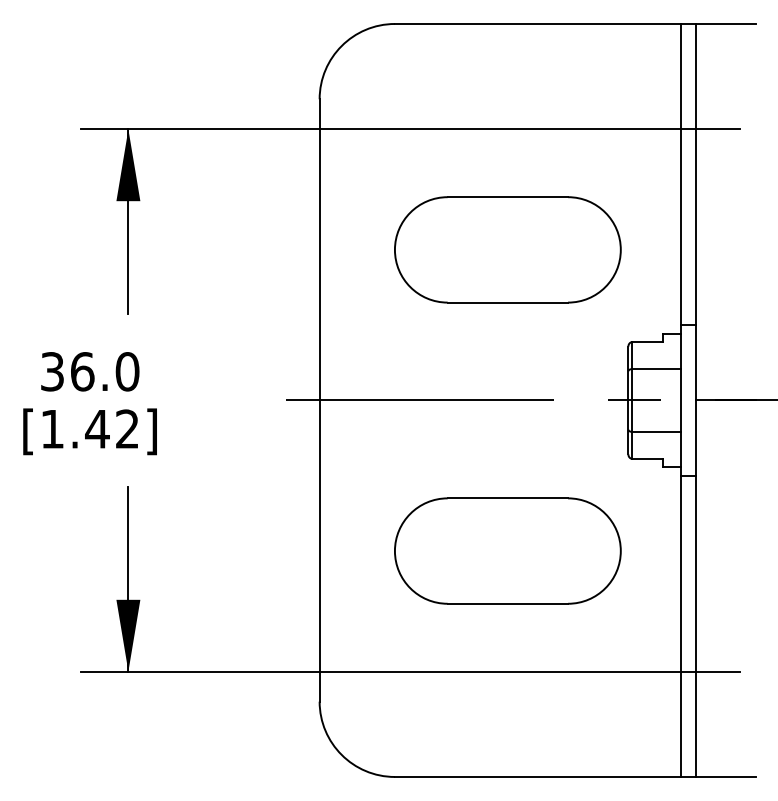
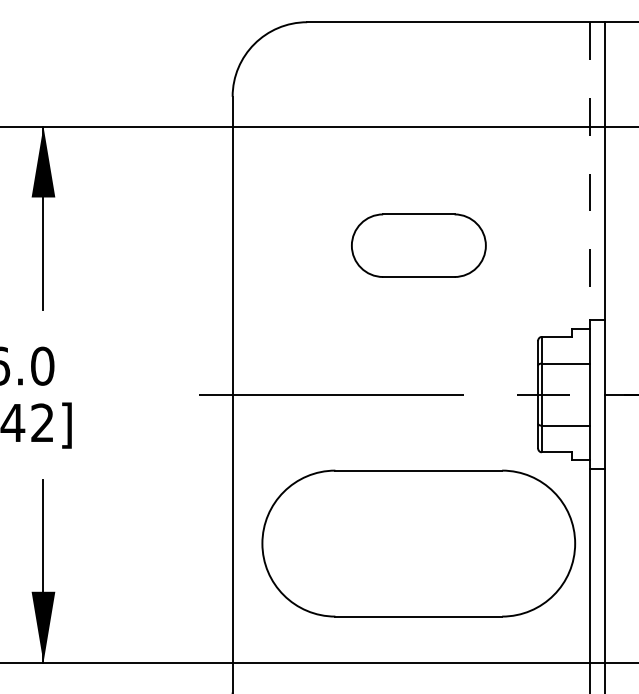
line: (681, 174) -> (590, 171), solid -> dashed
part: (507, 249) -> (418, 245), size x0.6
part: (507, 550) -> (418, 543), size x1.4

